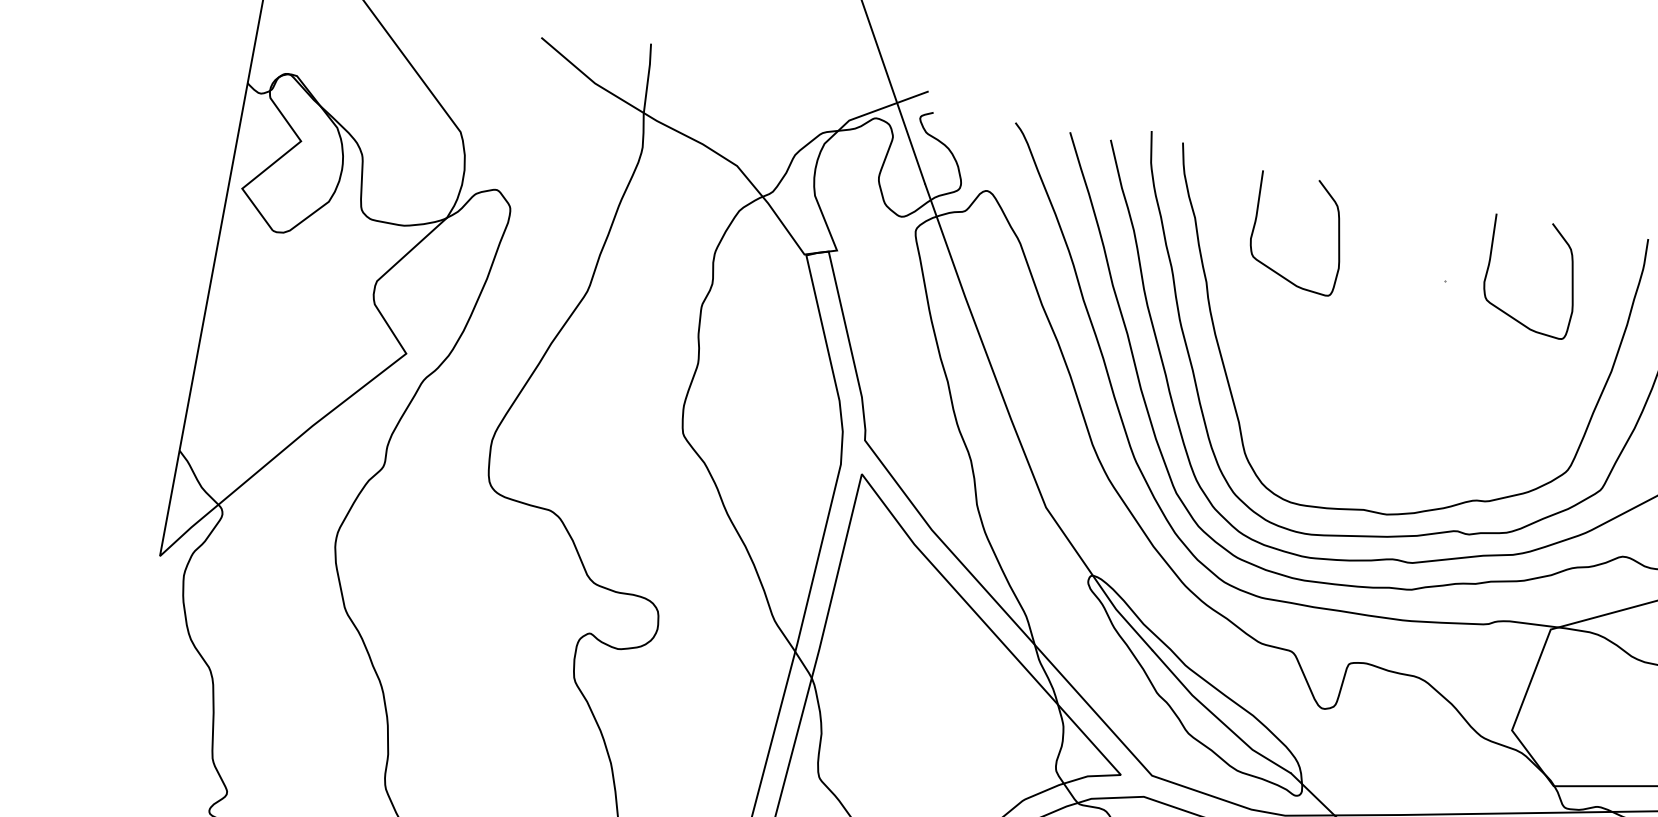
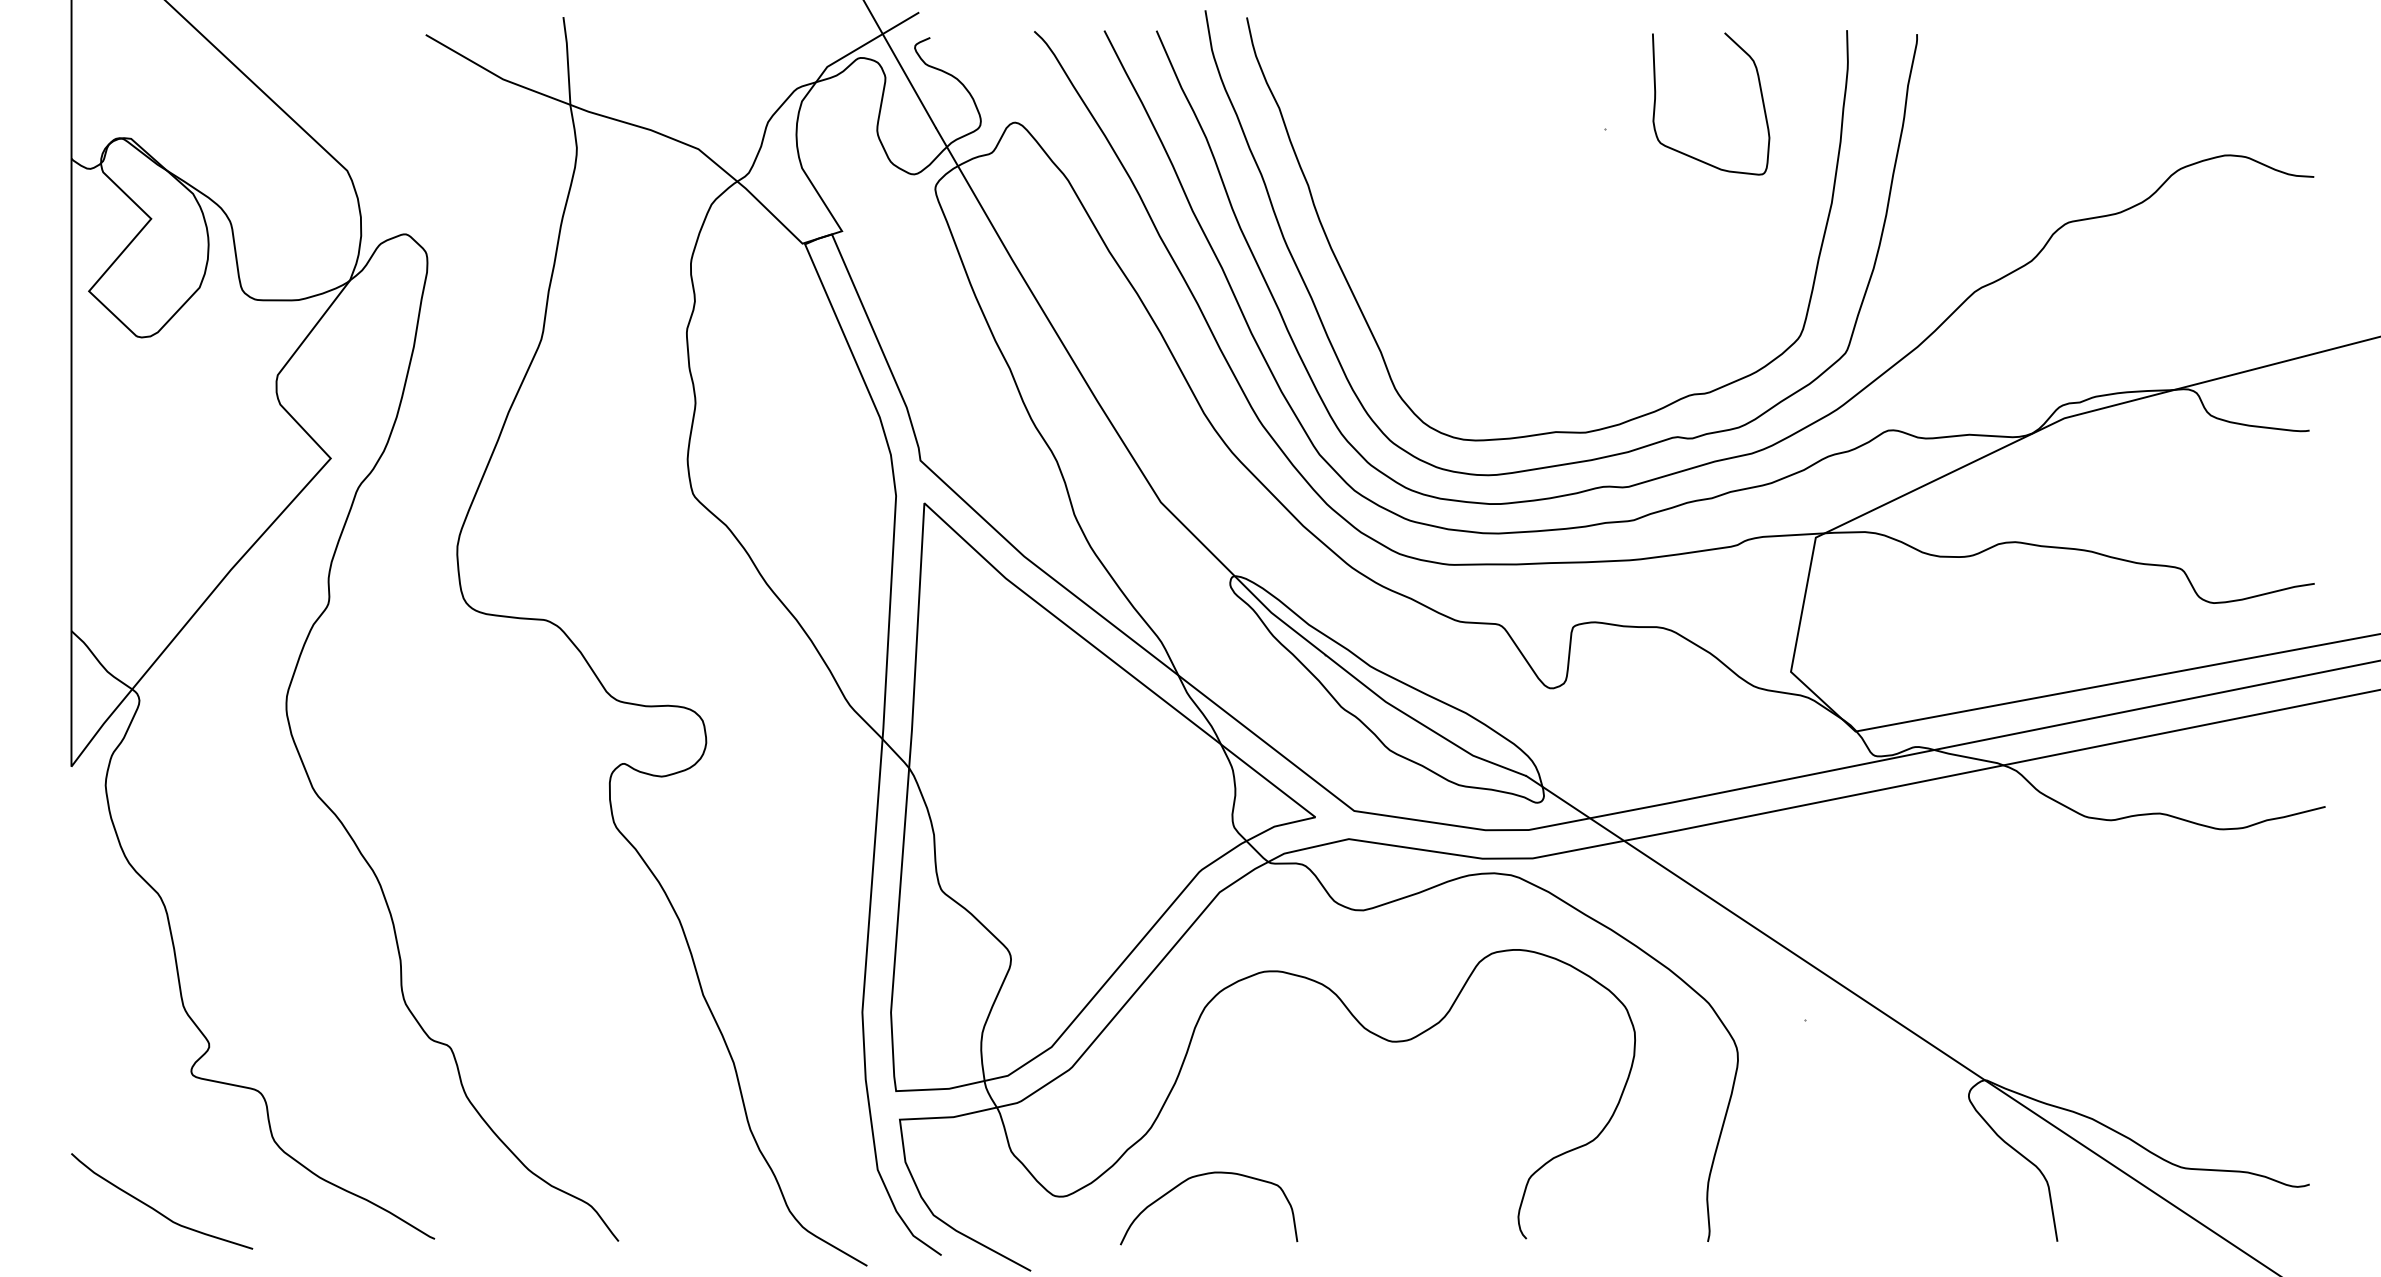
curve: (1338, 232) -> (1460, 93), removed

